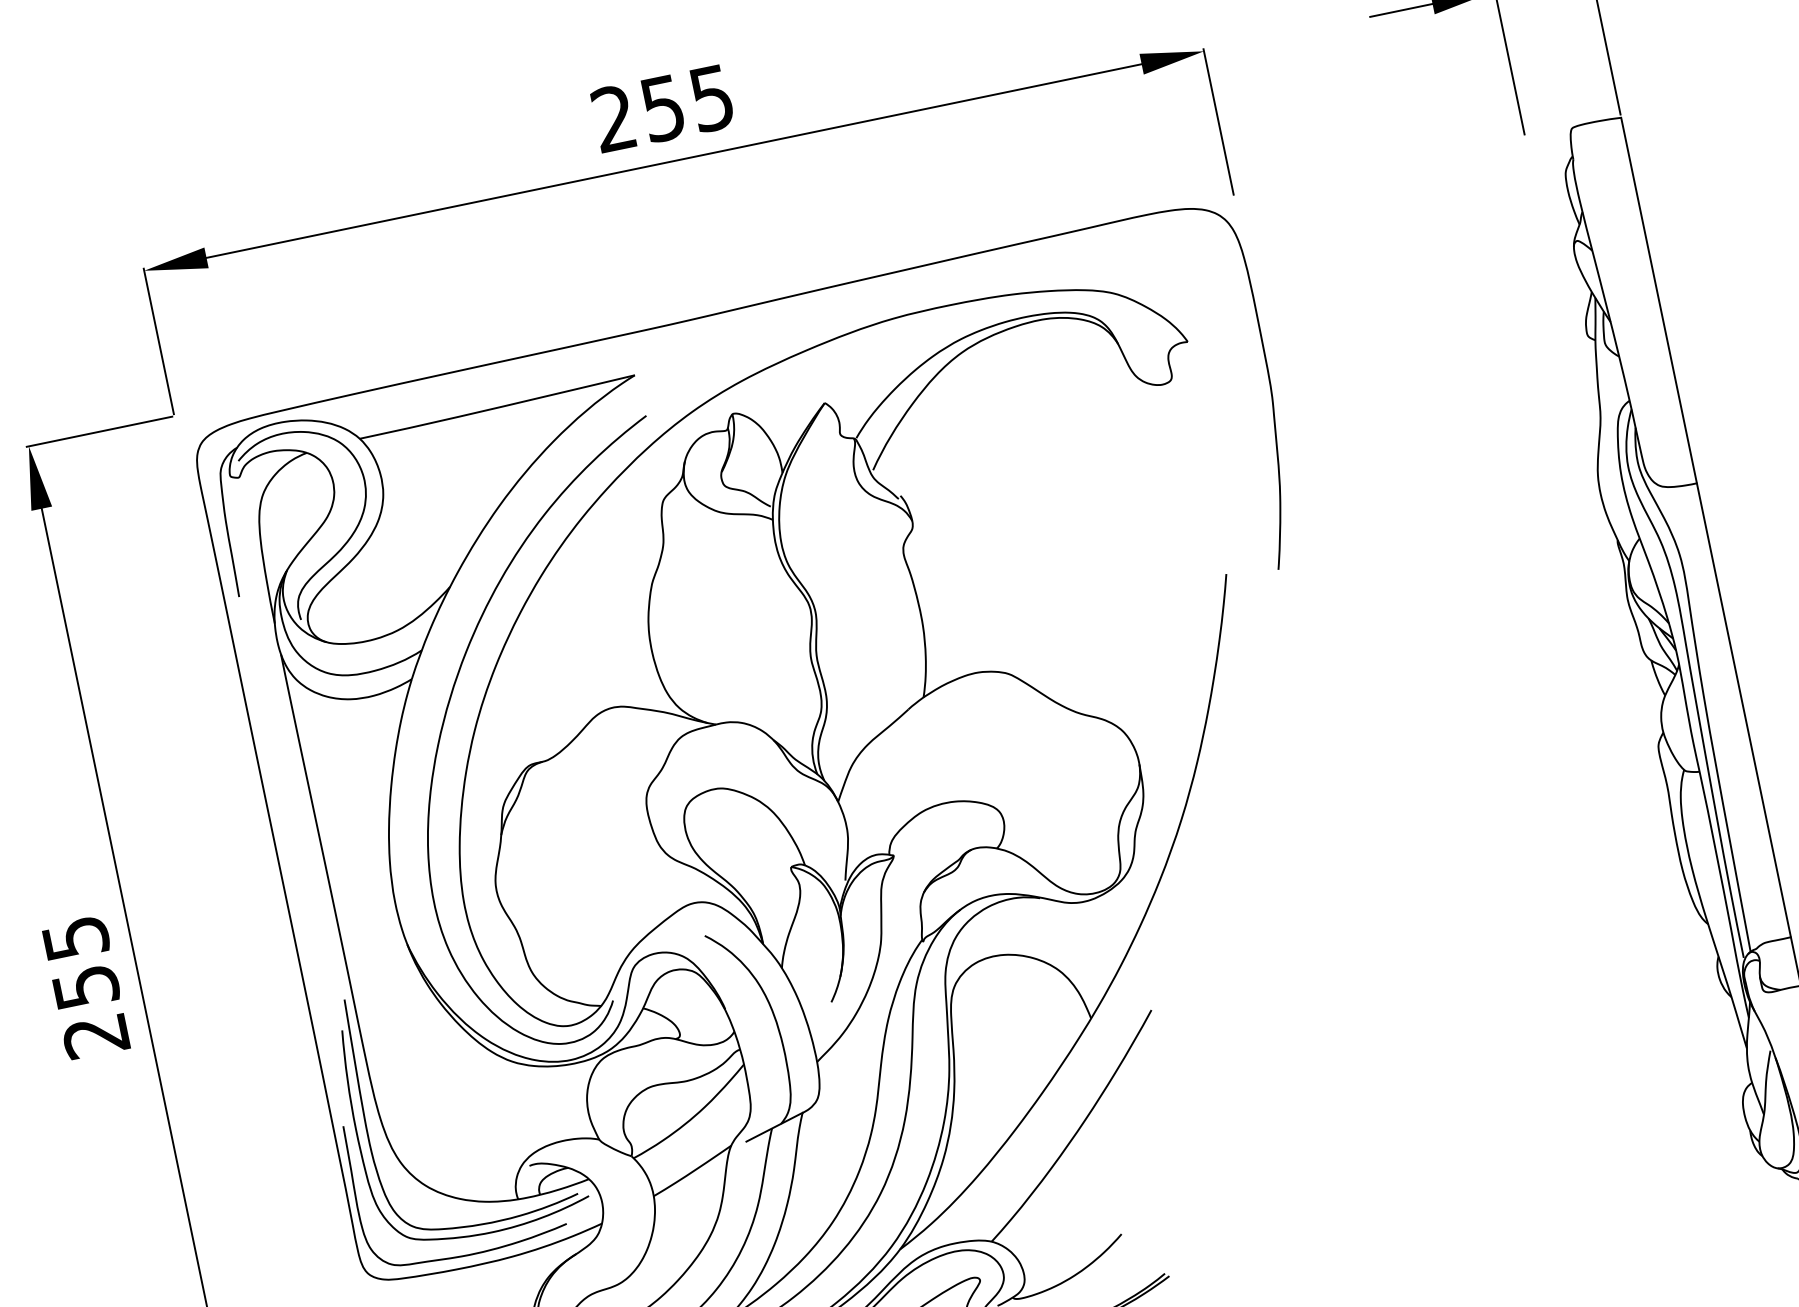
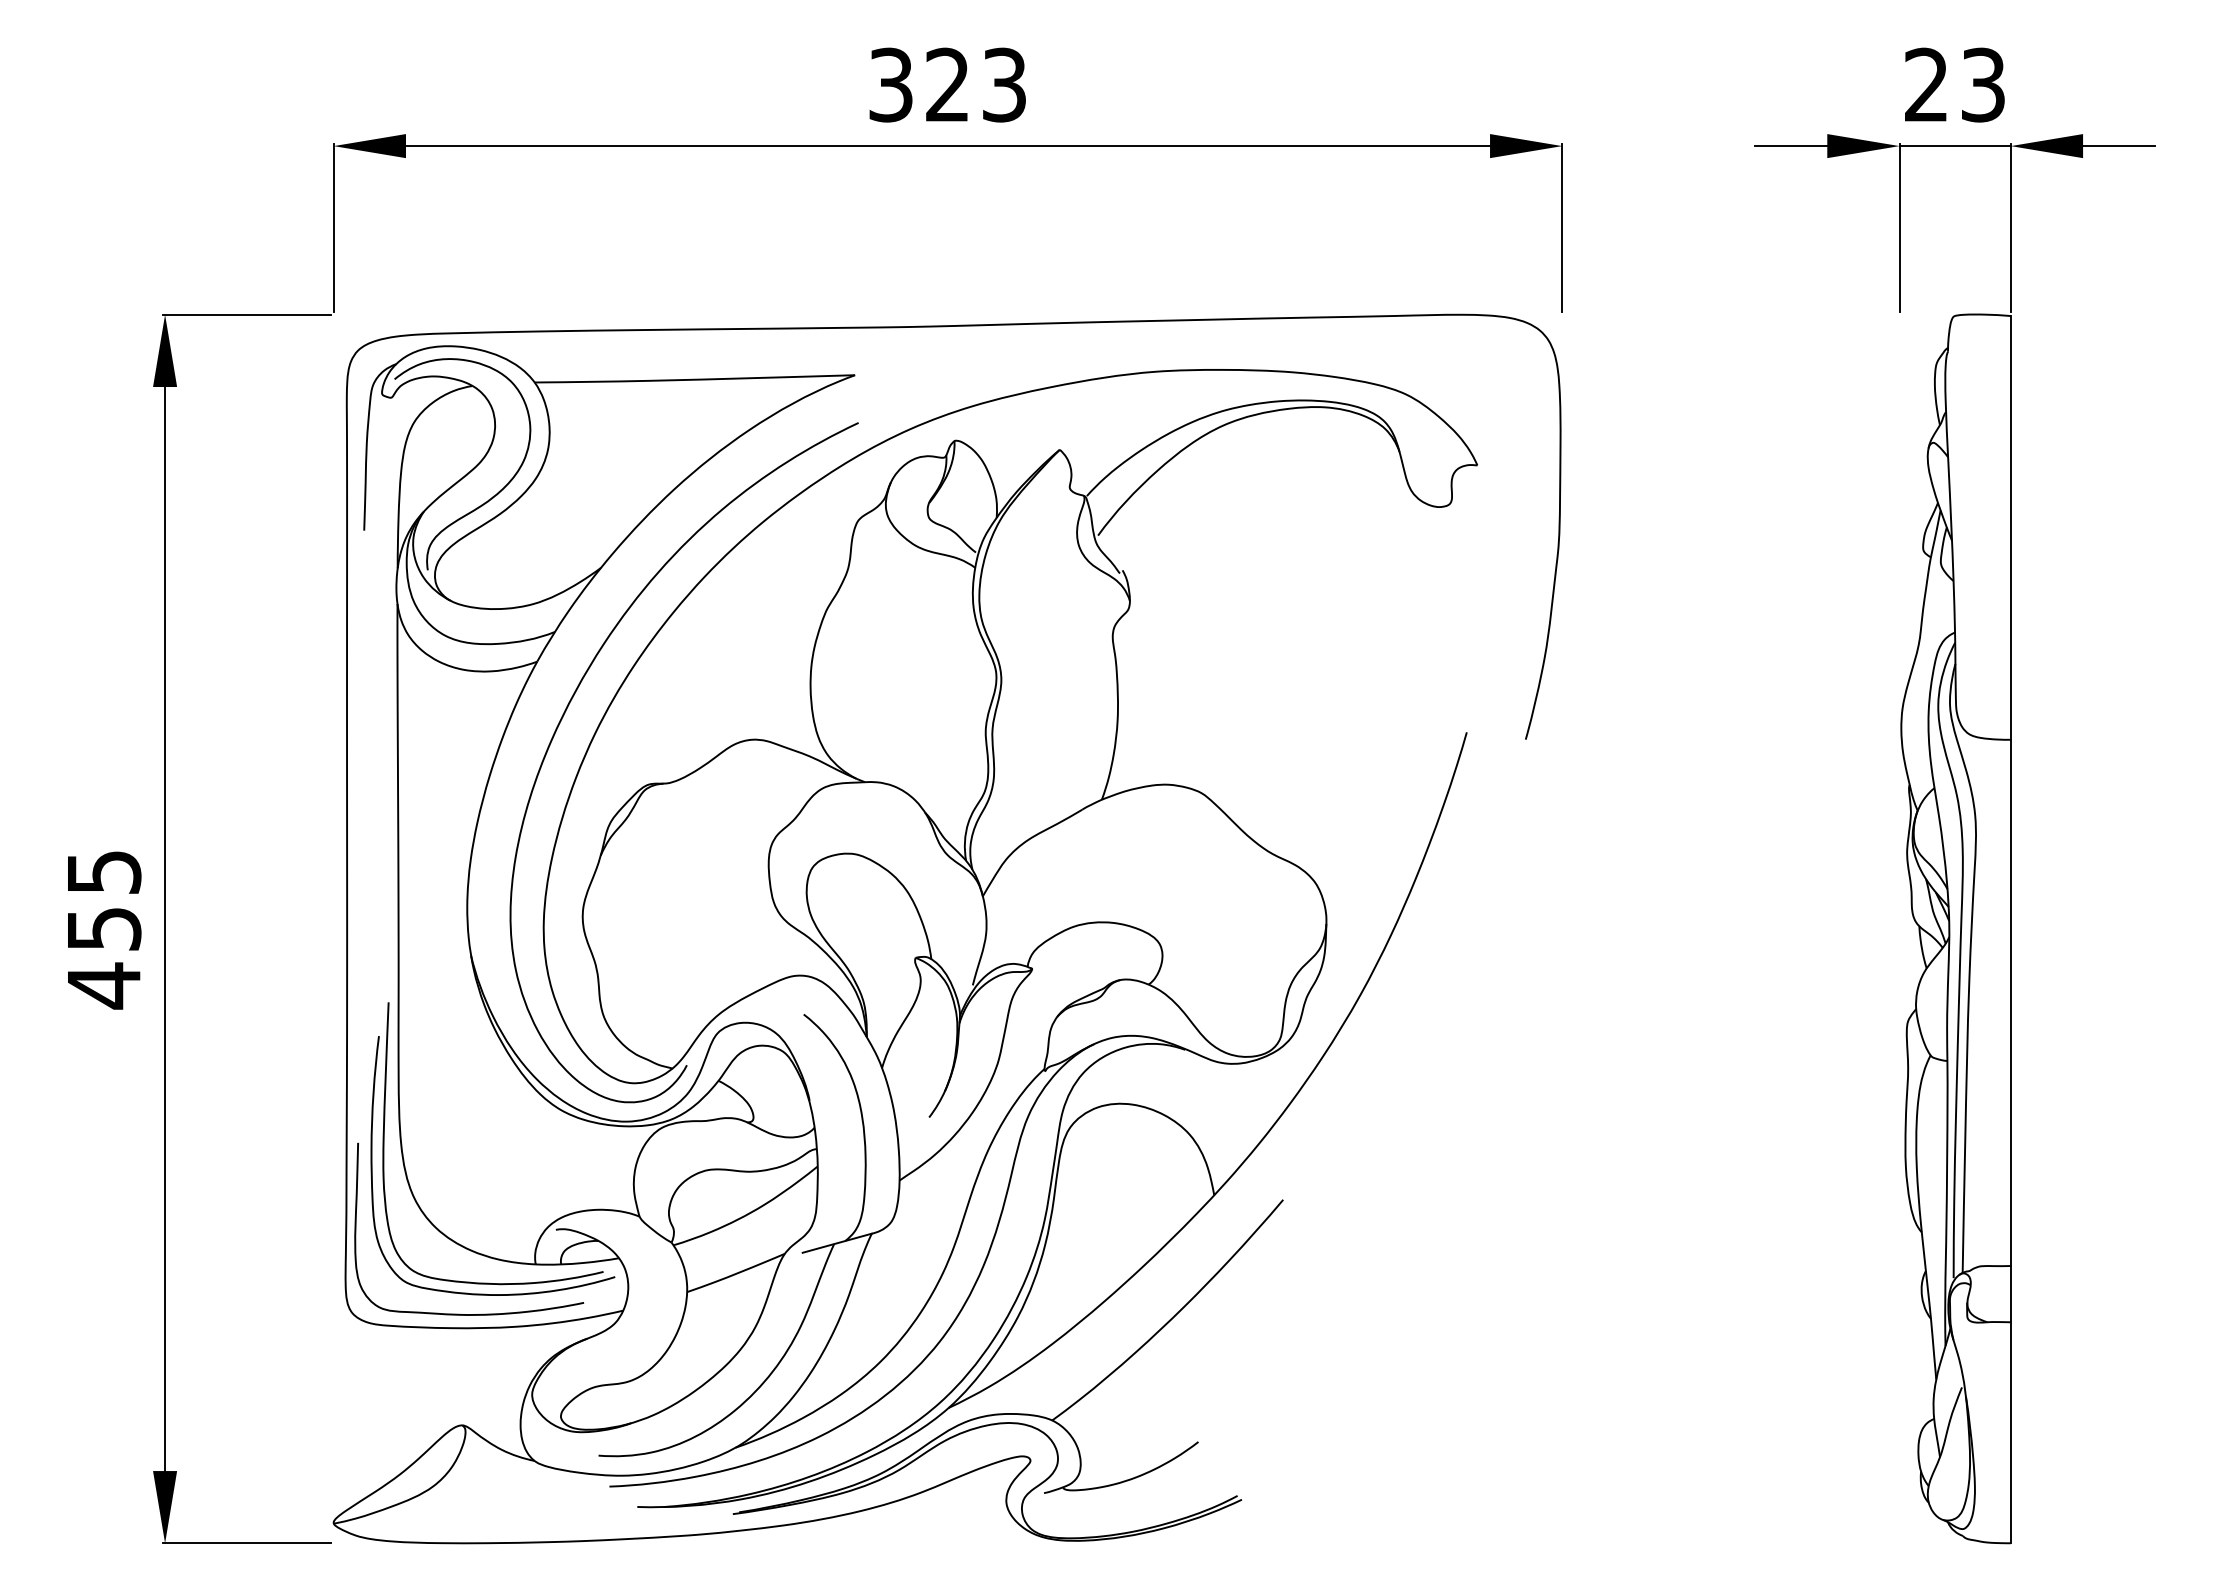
text: (662, 108) -> (947, 84), 255 -> 323
text: (95, 1035) -> (103, 985), 255 -> 455

